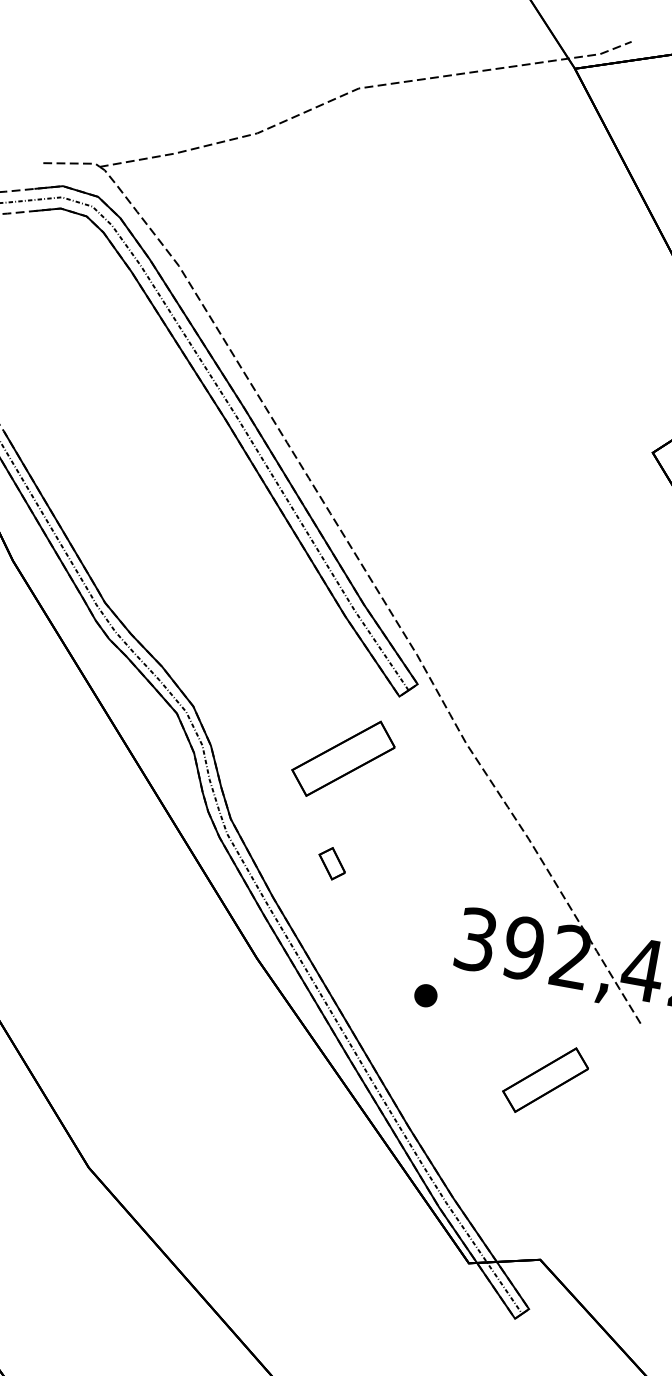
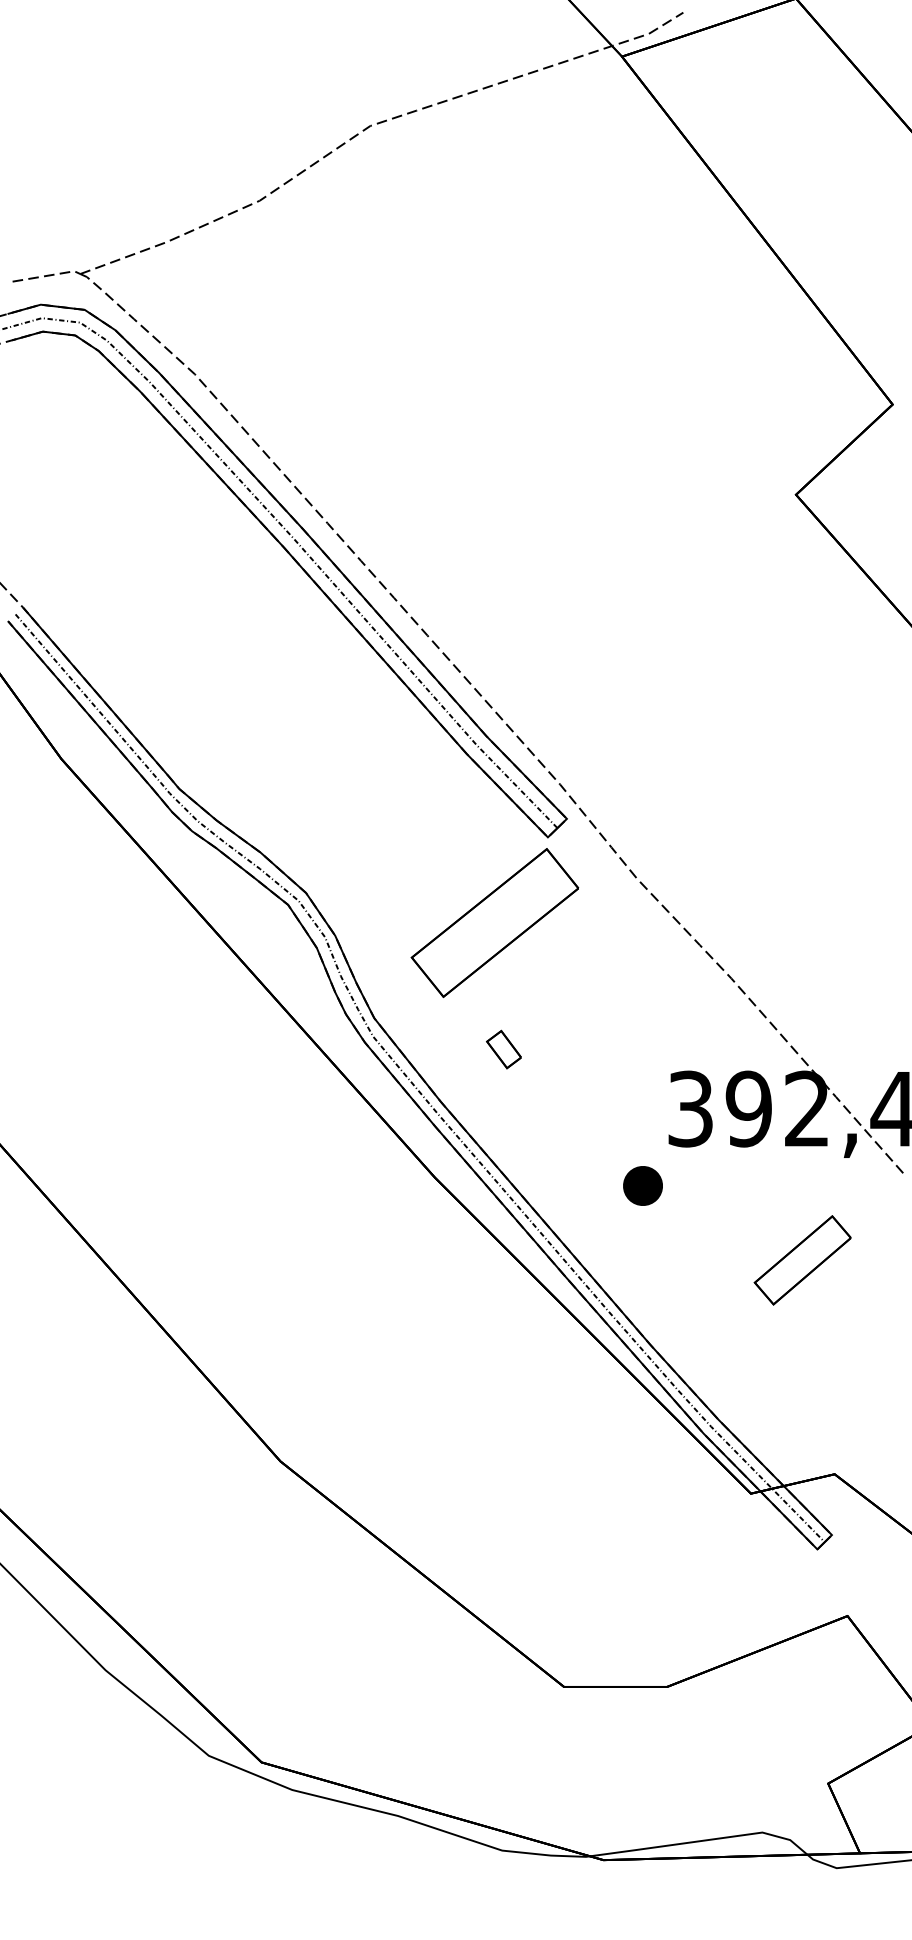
part: (343, 758) -> (494, 922), size x1.43
part: (425, 995) -> (642, 1185), size x1.43

